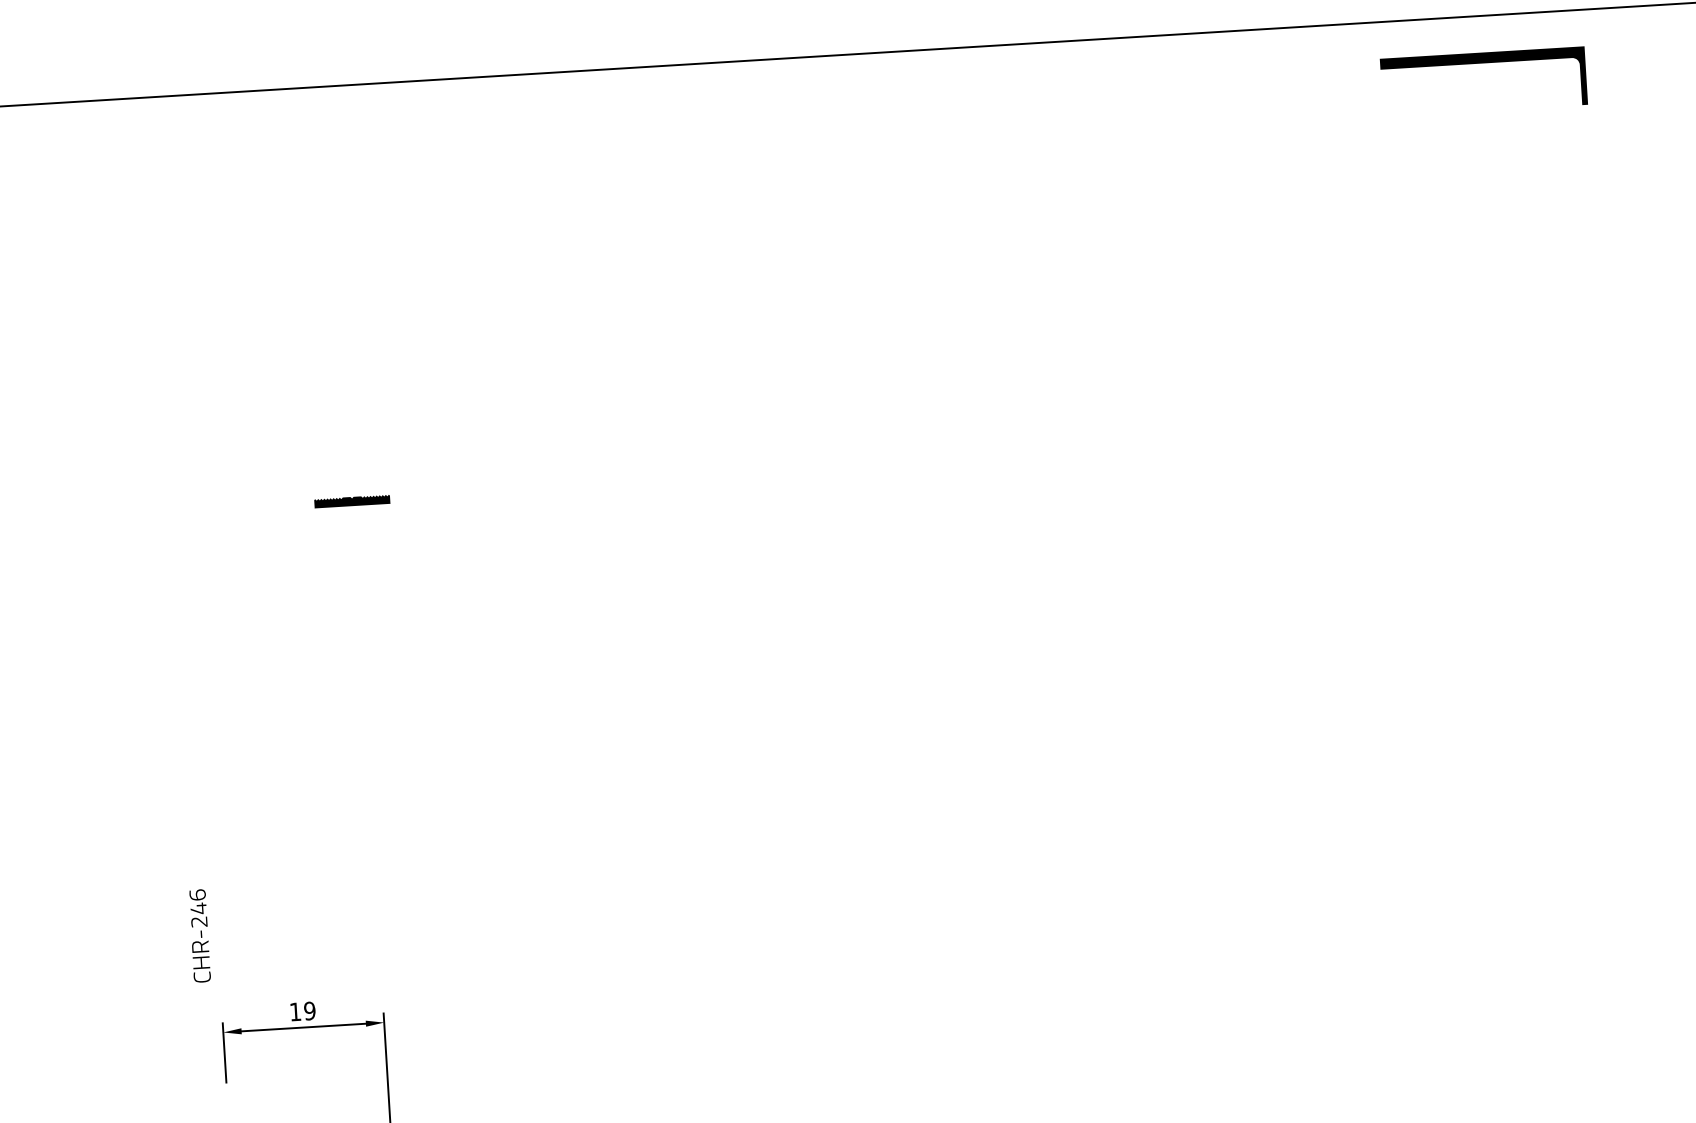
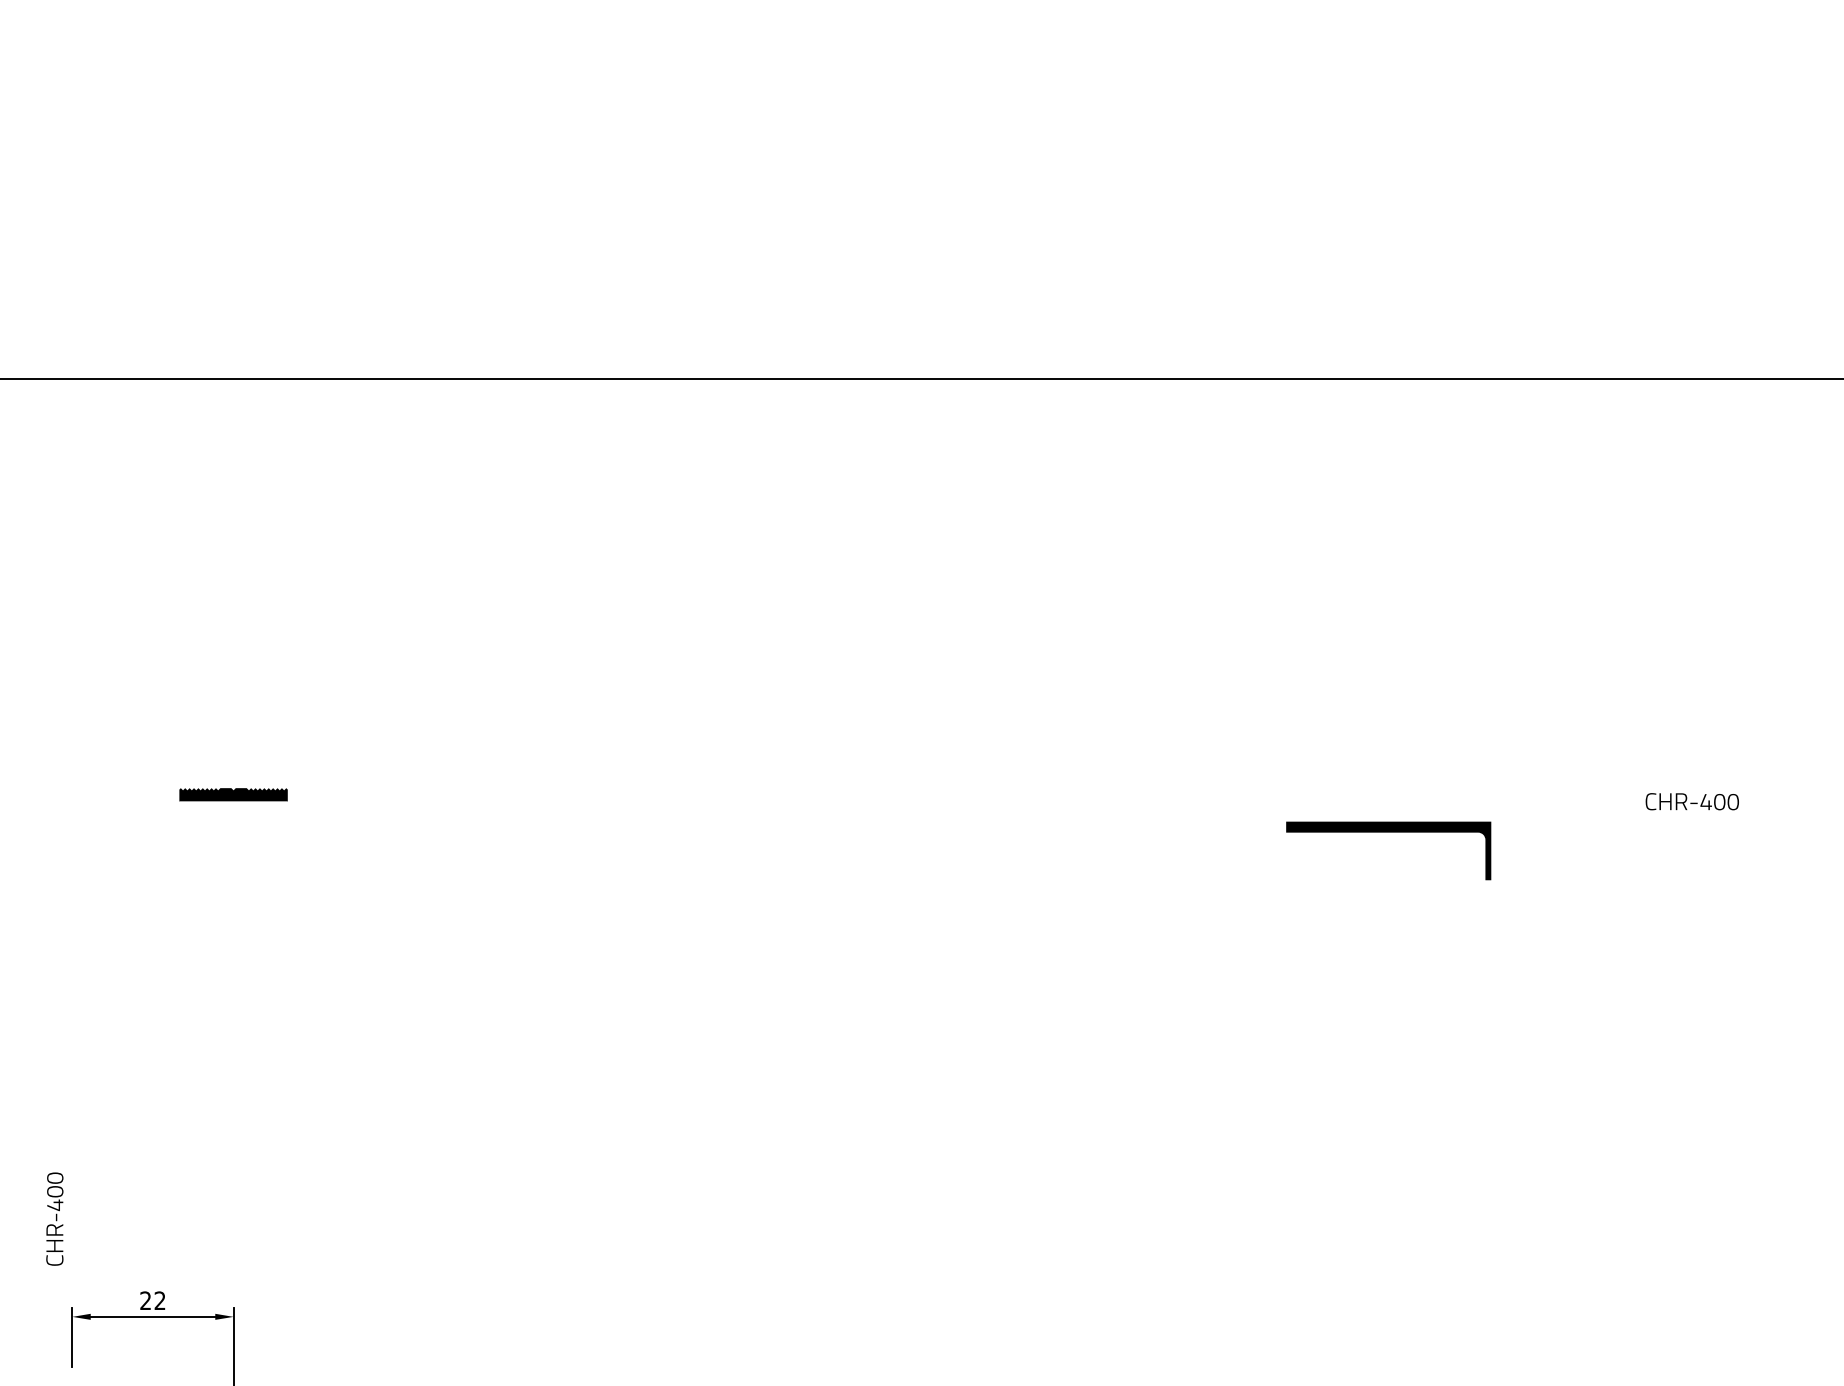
part: (1482, 63) -> (1388, 832), moved
part: (352, 501) -> (233, 794), size x1.43
text: (198, 908) -> (55, 1191), CHR-246 -> CHR-400
text: (302, 1011) -> (152, 1300), 19 -> 22

